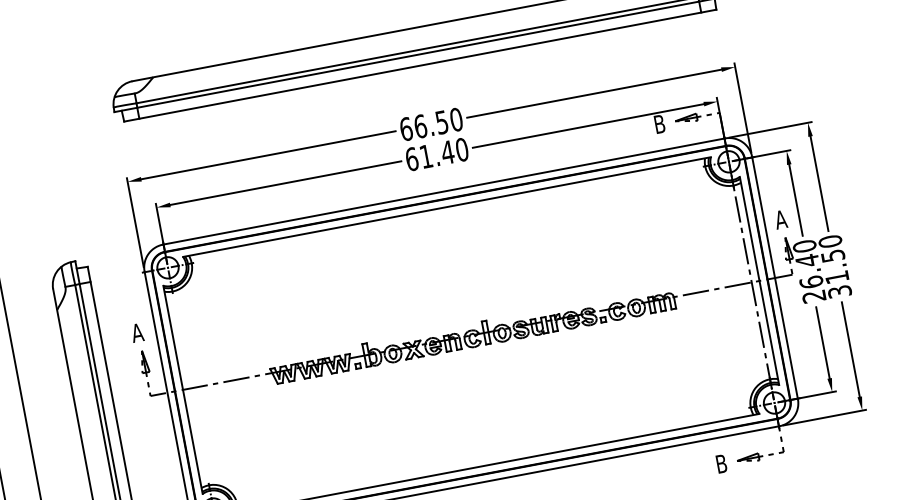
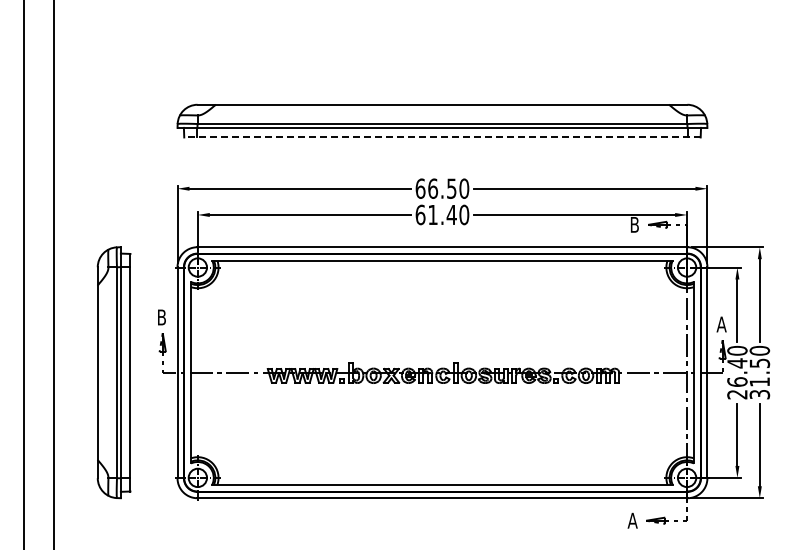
line: (419, 65) -> (441, 137), solid -> dashed
text: (137, 332) -> (161, 317), A -> B
text: (721, 463) -> (632, 520), B -> A

